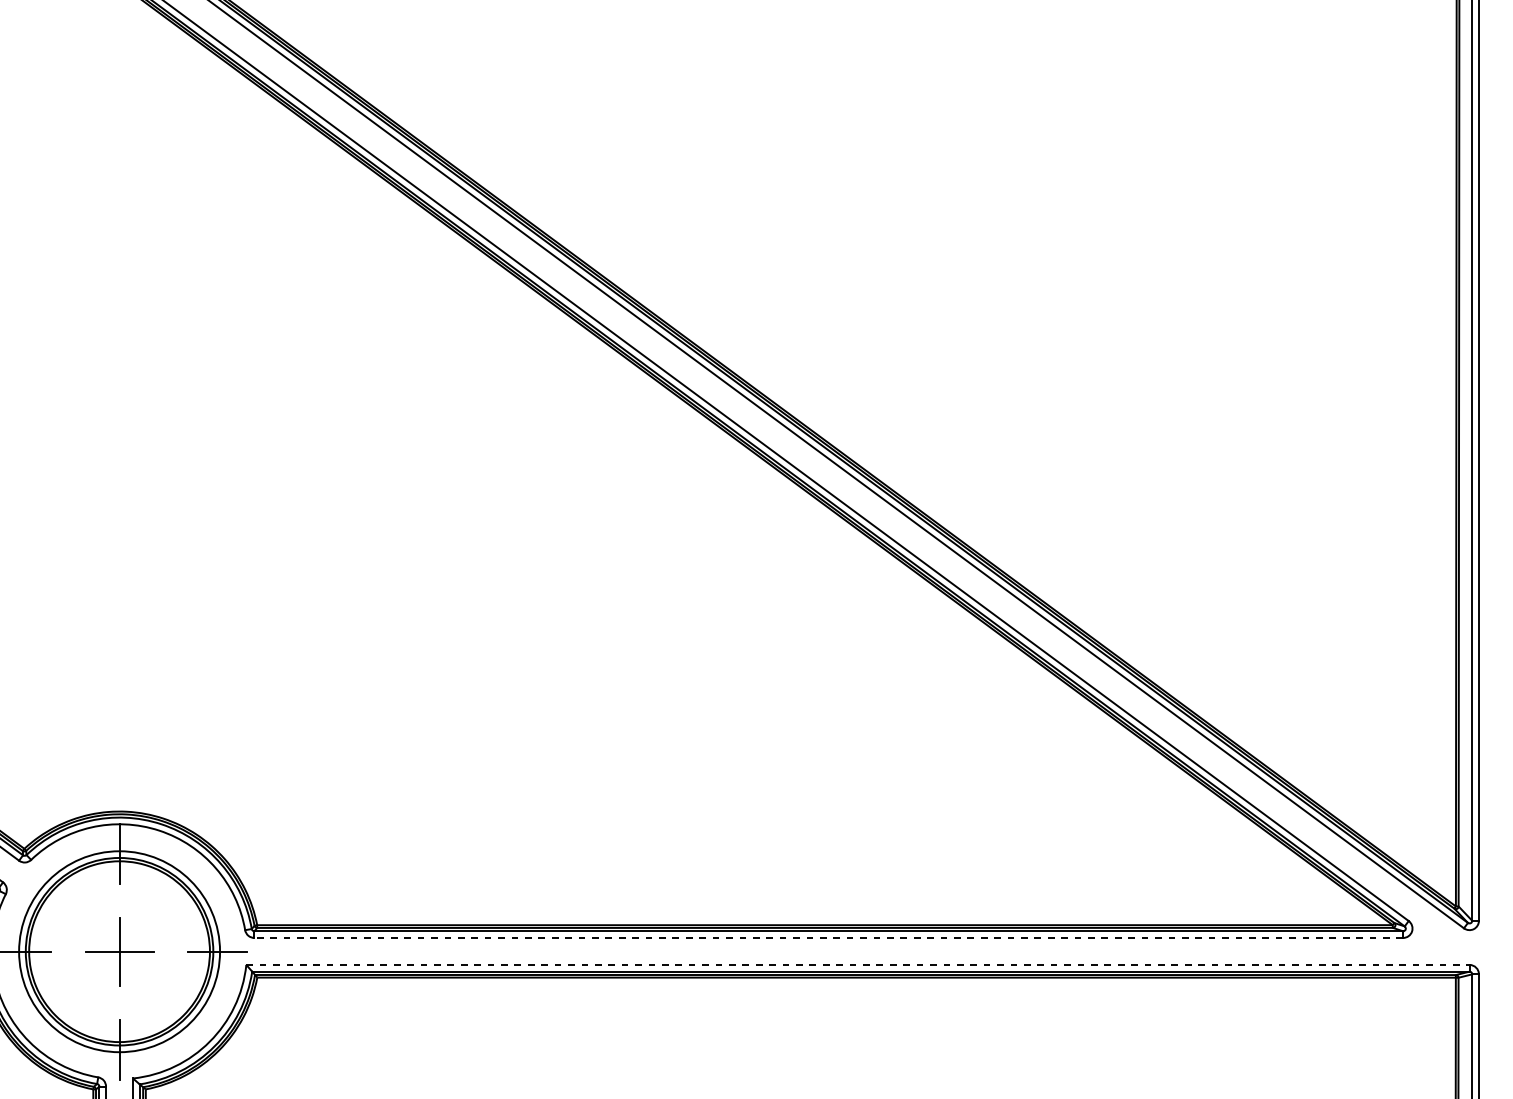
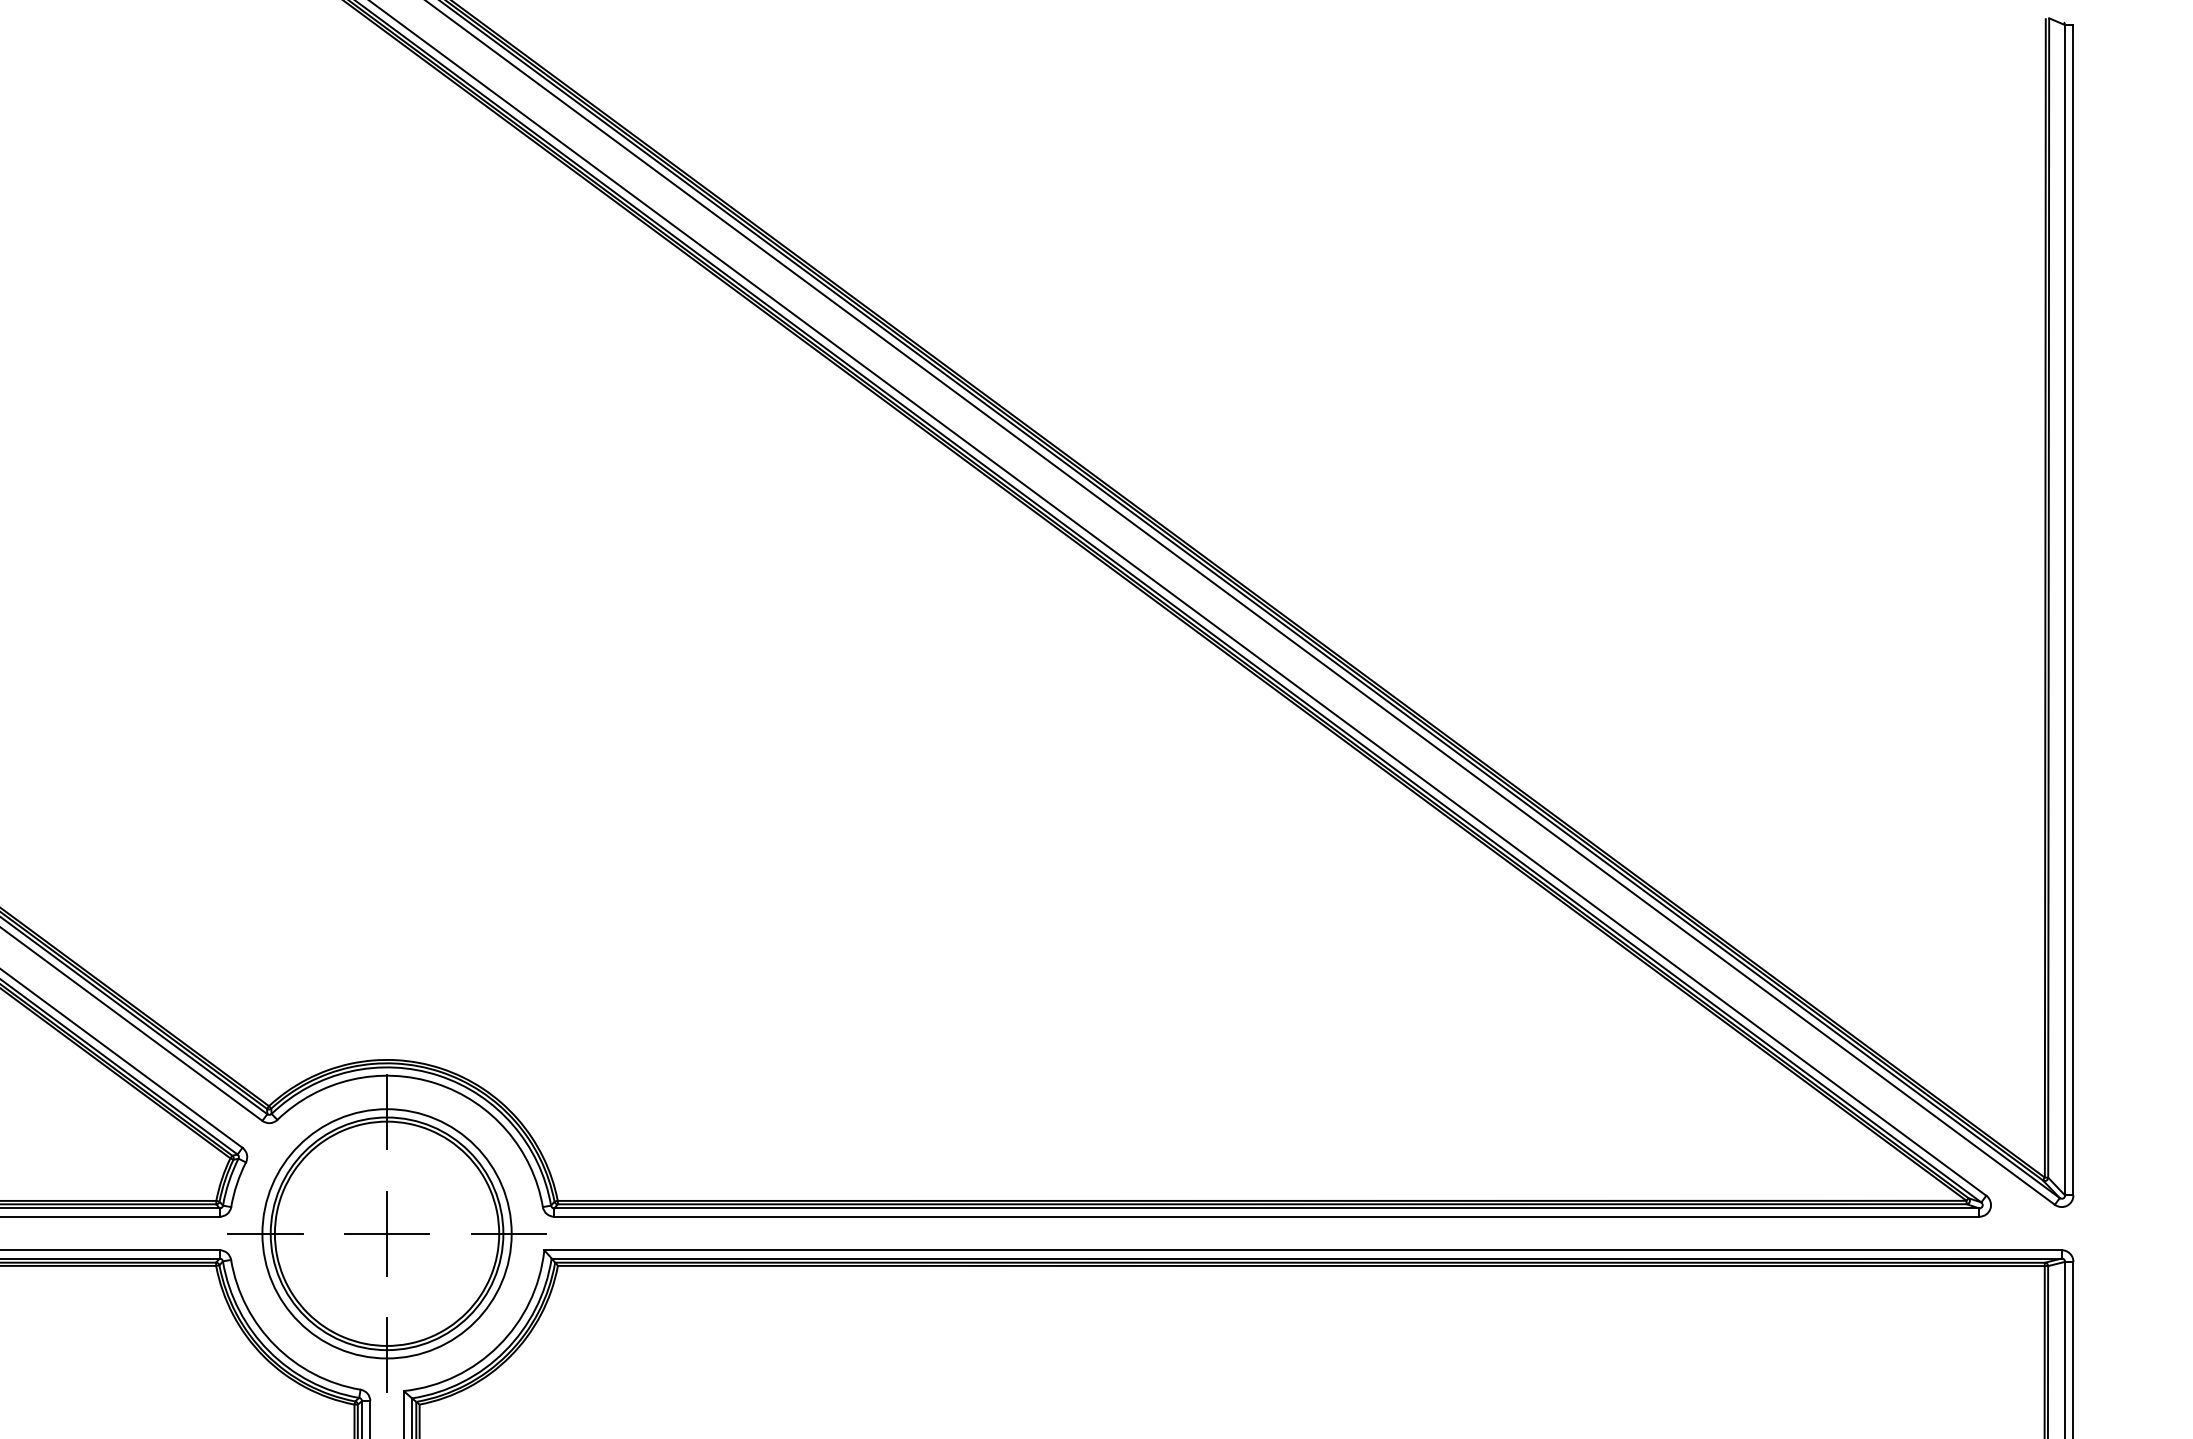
line: (828, 937) -> (1266, 1216), dashed -> solid
line: (858, 965) -> (1303, 1250), dashed -> solid

